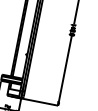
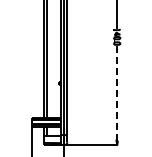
line: (65, 68) -> (117, 92), solid -> dashed

